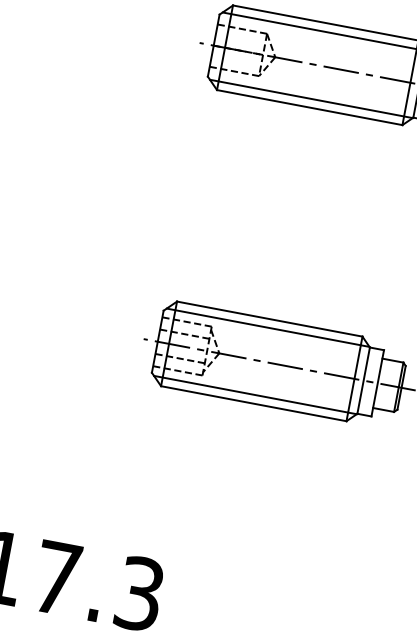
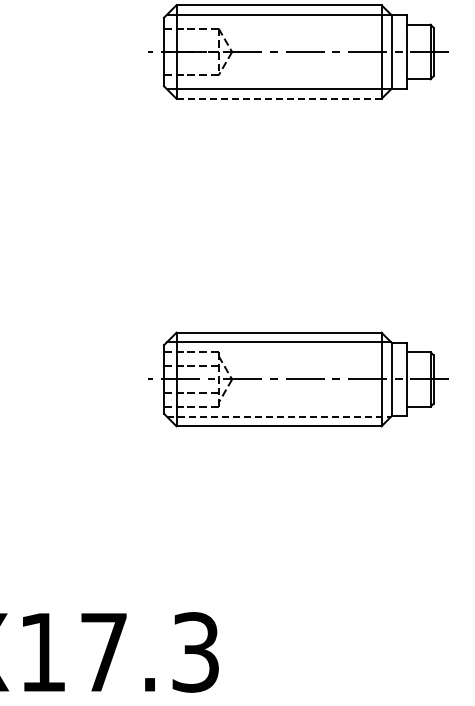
line: (310, 107) -> (279, 98), solid -> dashed
line: (255, 394) -> (279, 416), solid -> dashed

